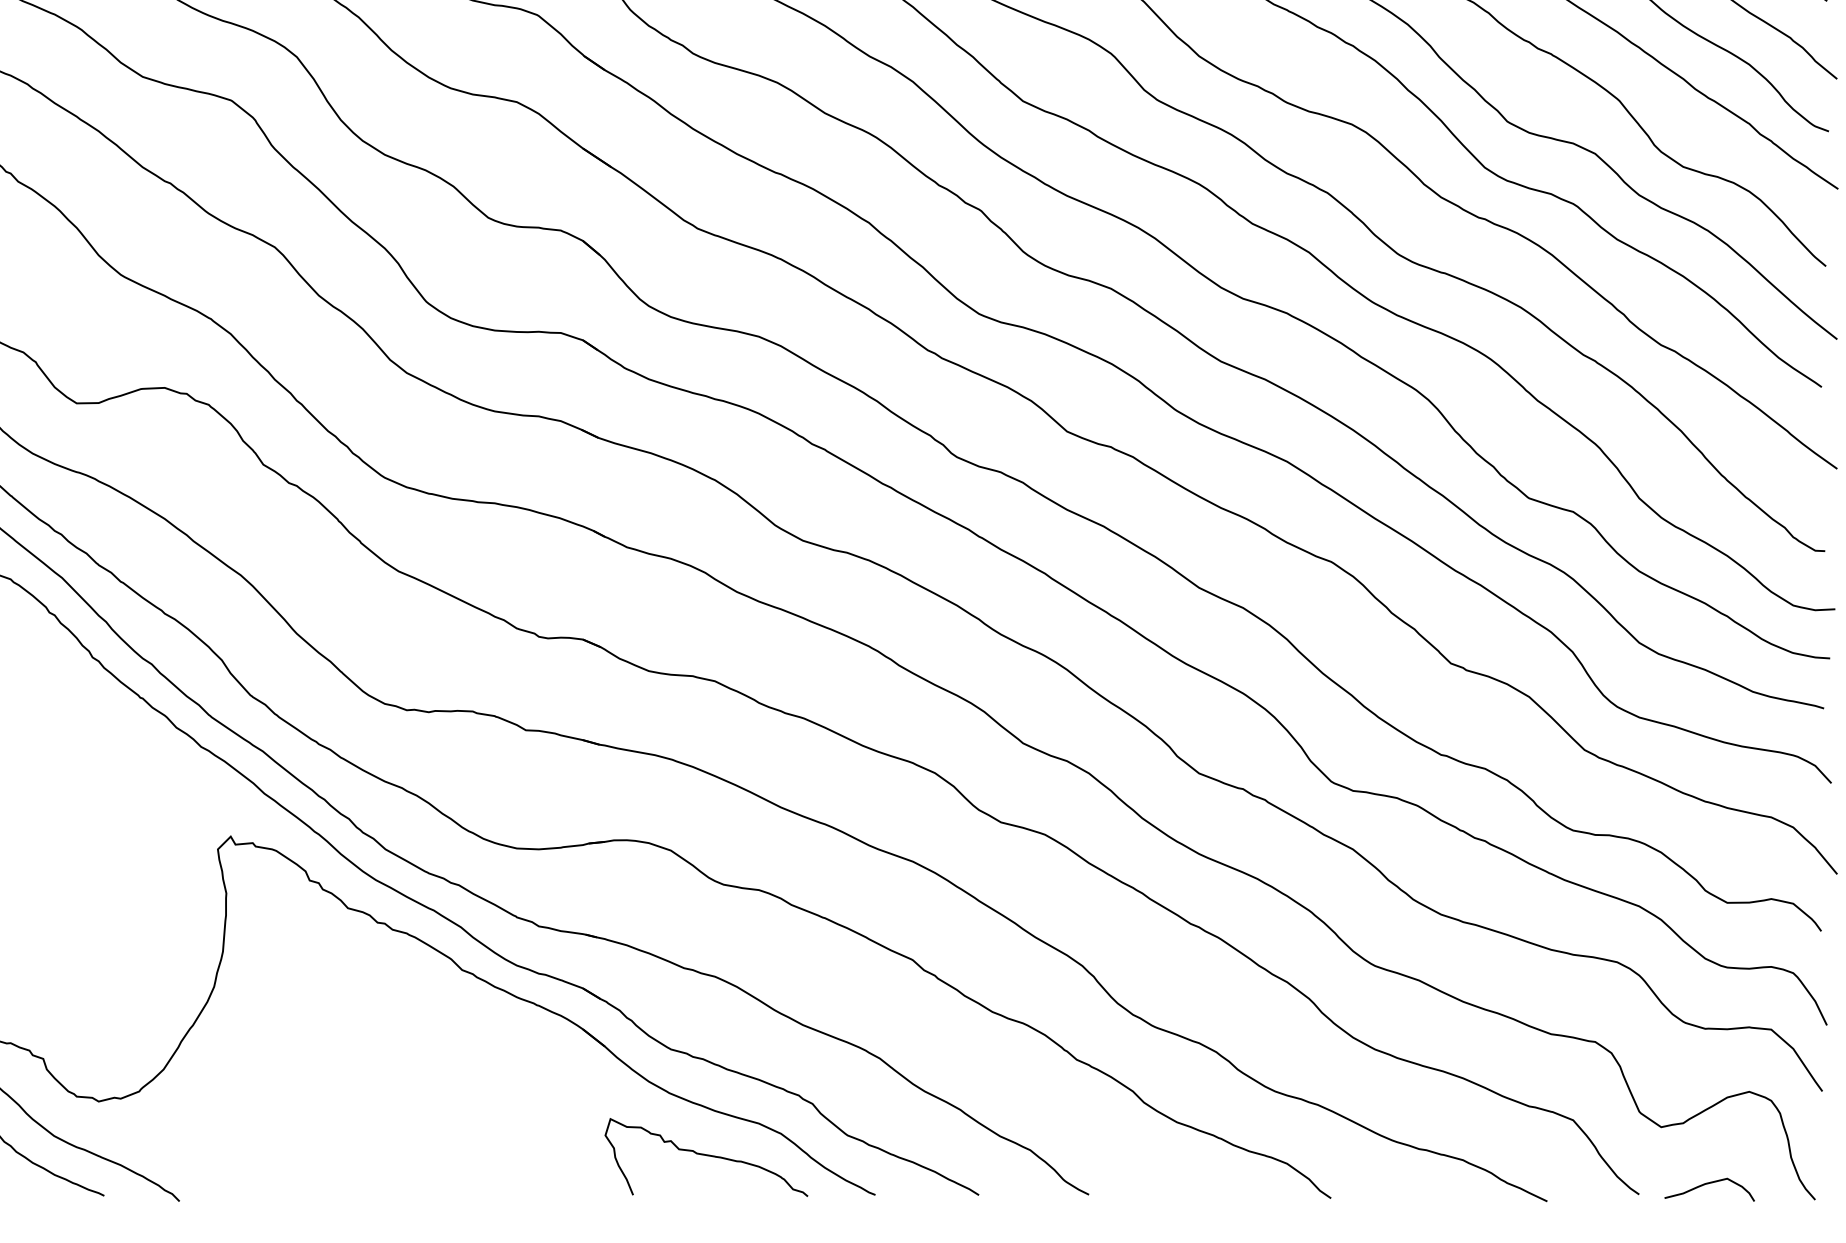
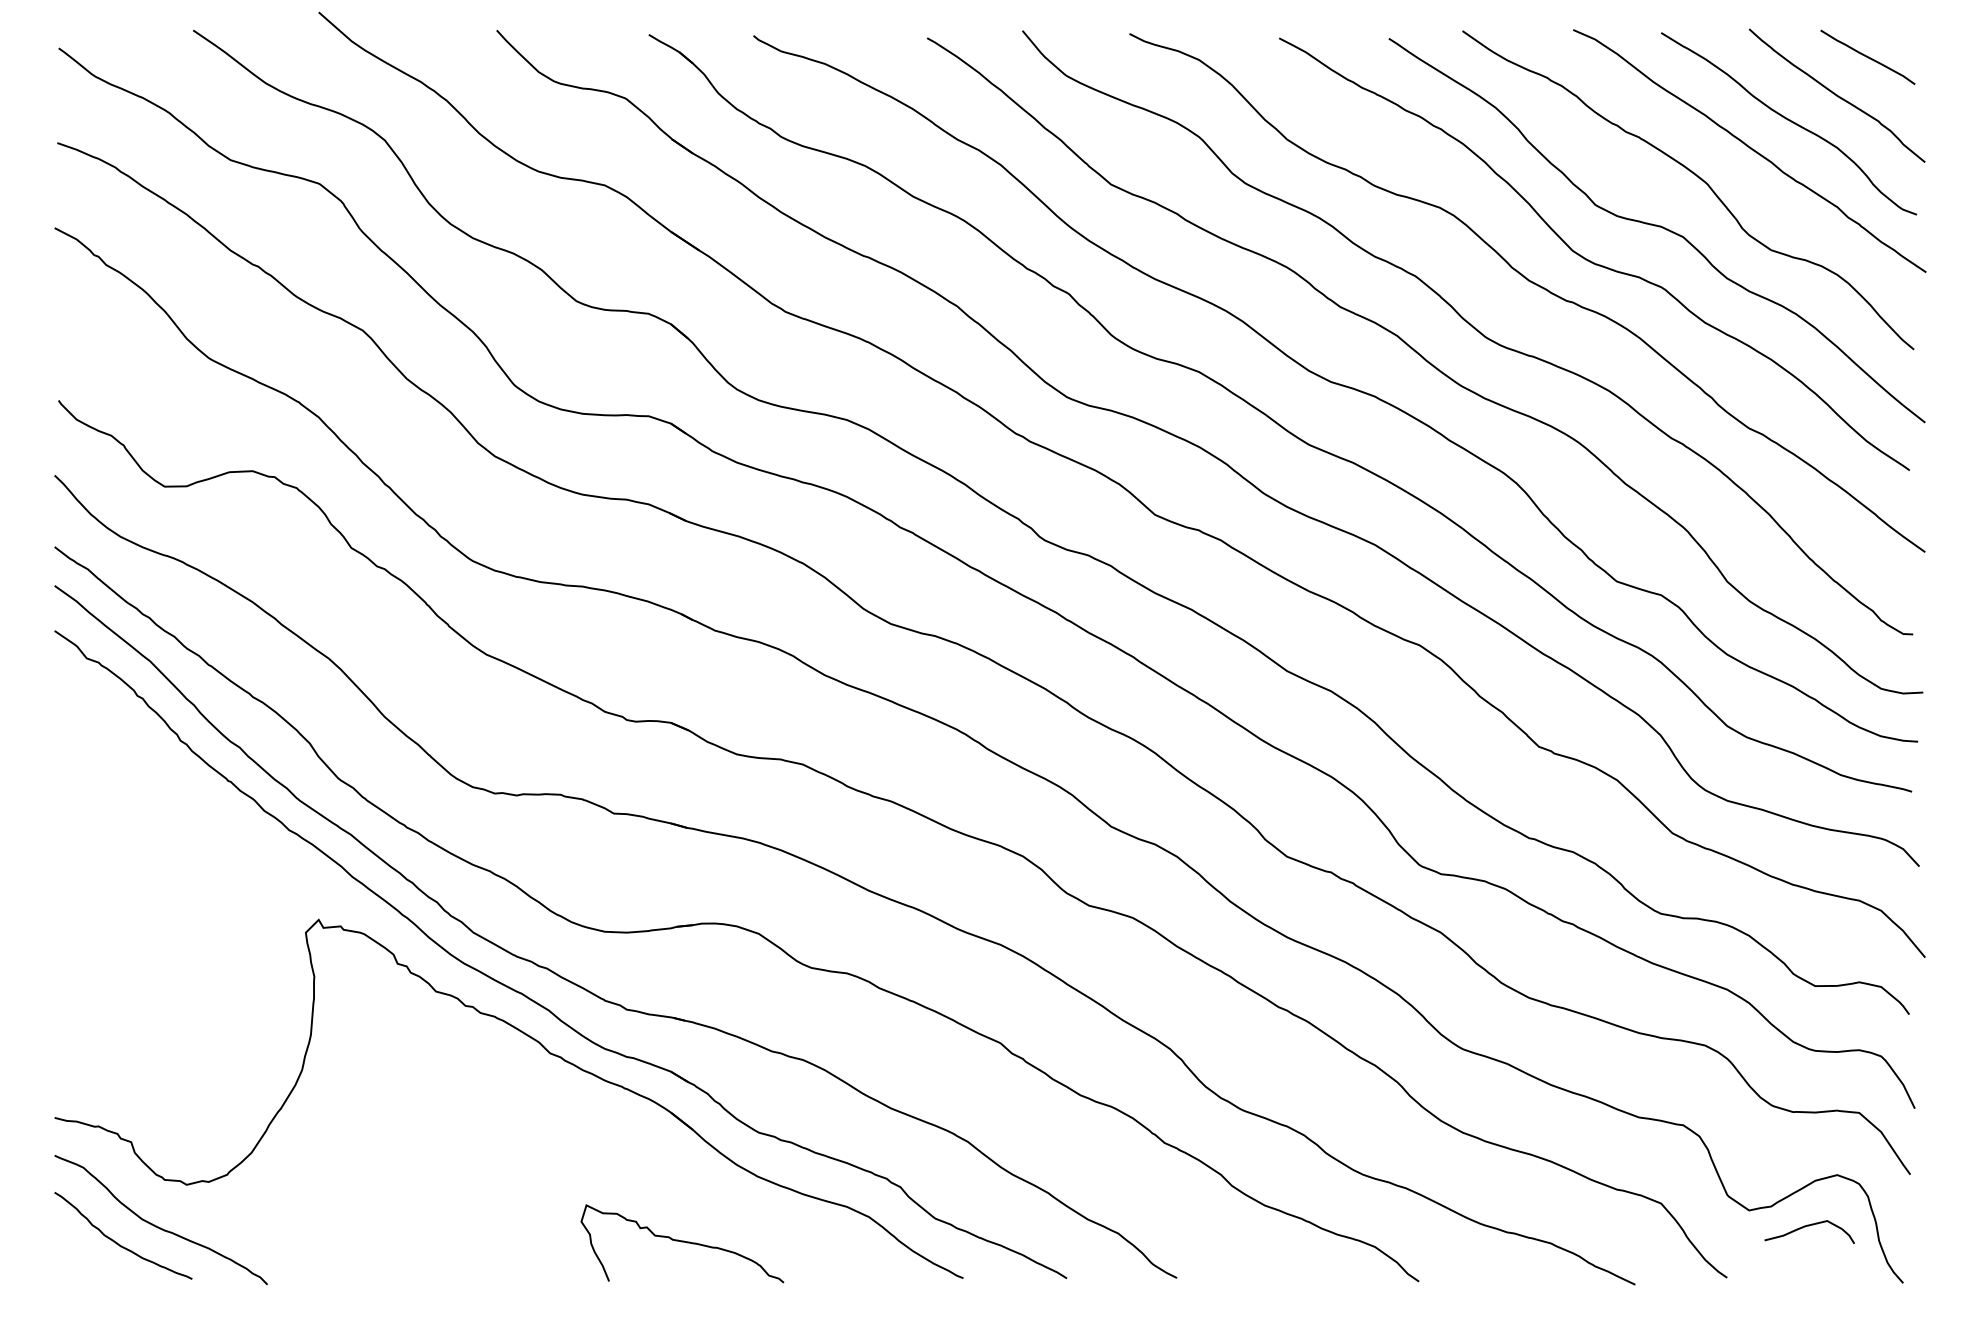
curve: (706, 1156) -> (682, 1242), moved
curve: (1709, 1184) -> (1809, 1226), moved

